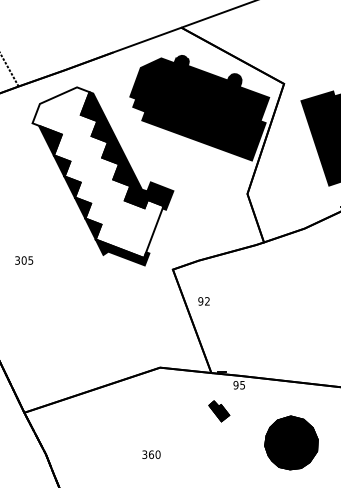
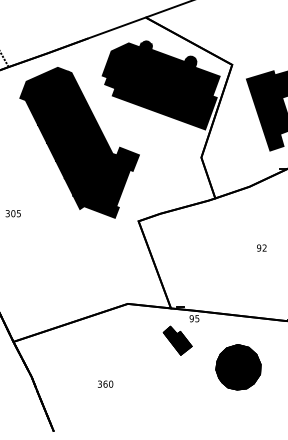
fill: (97, 172) -> (75, 139), added
text: (203, 300) -> (261, 247), moved
part: (219, 411) -> (177, 340), size x1.67
text: (151, 453) -> (105, 383), moved

